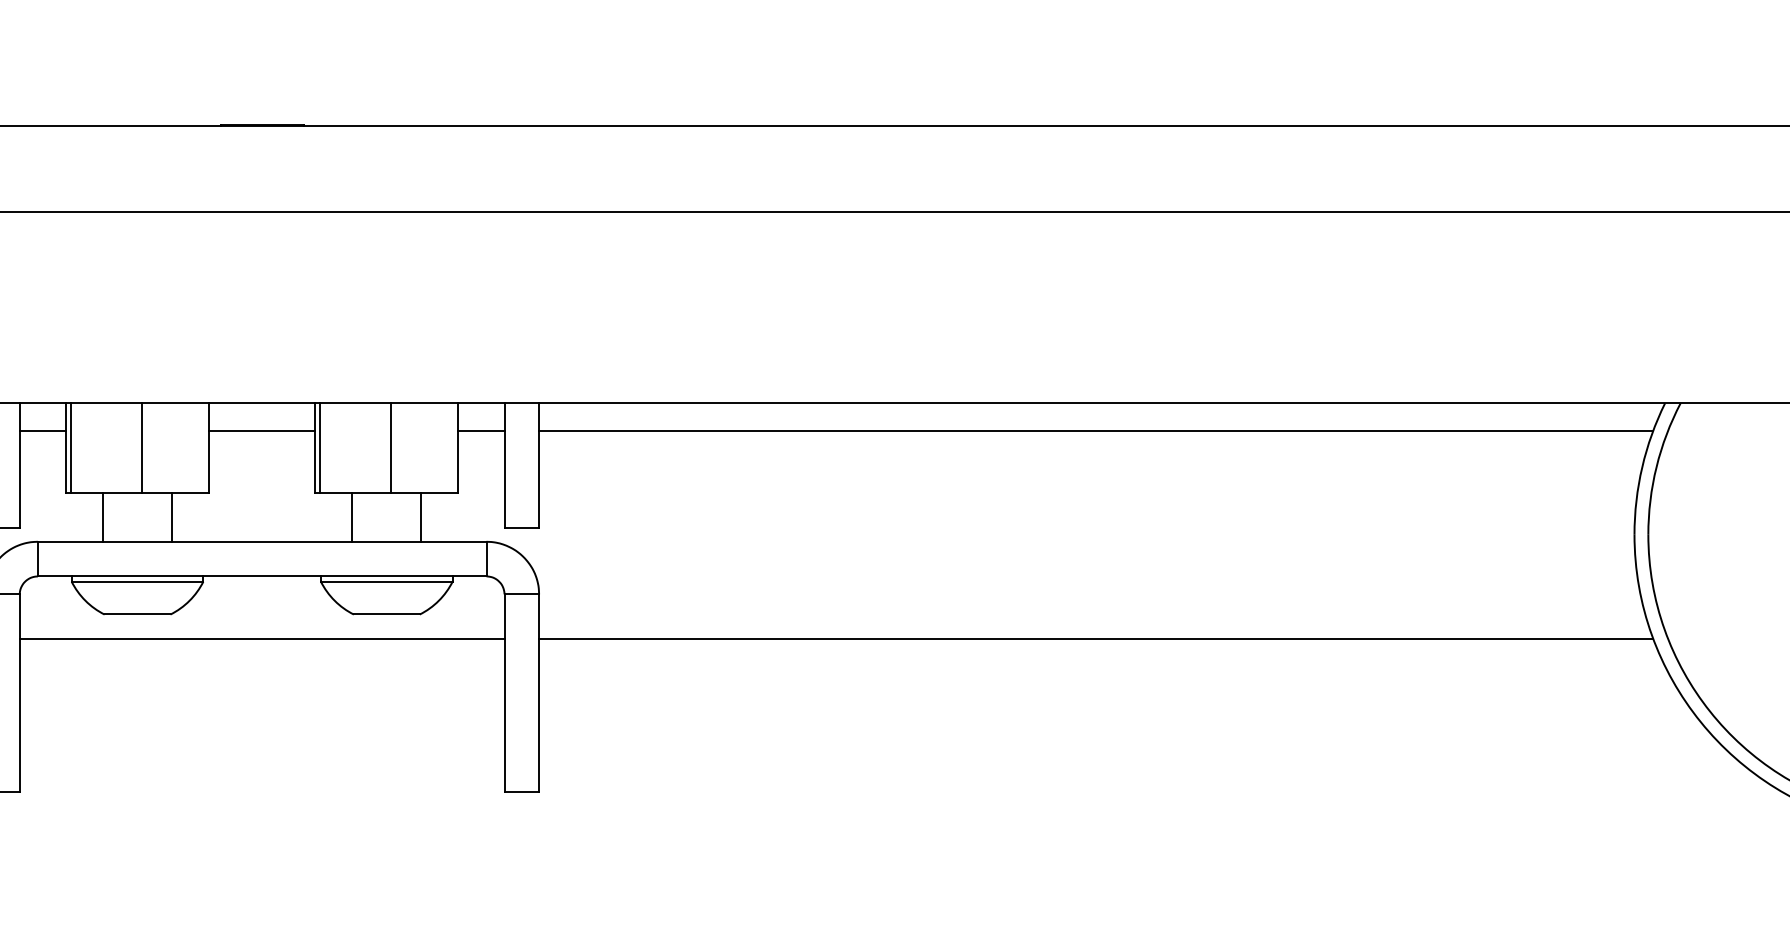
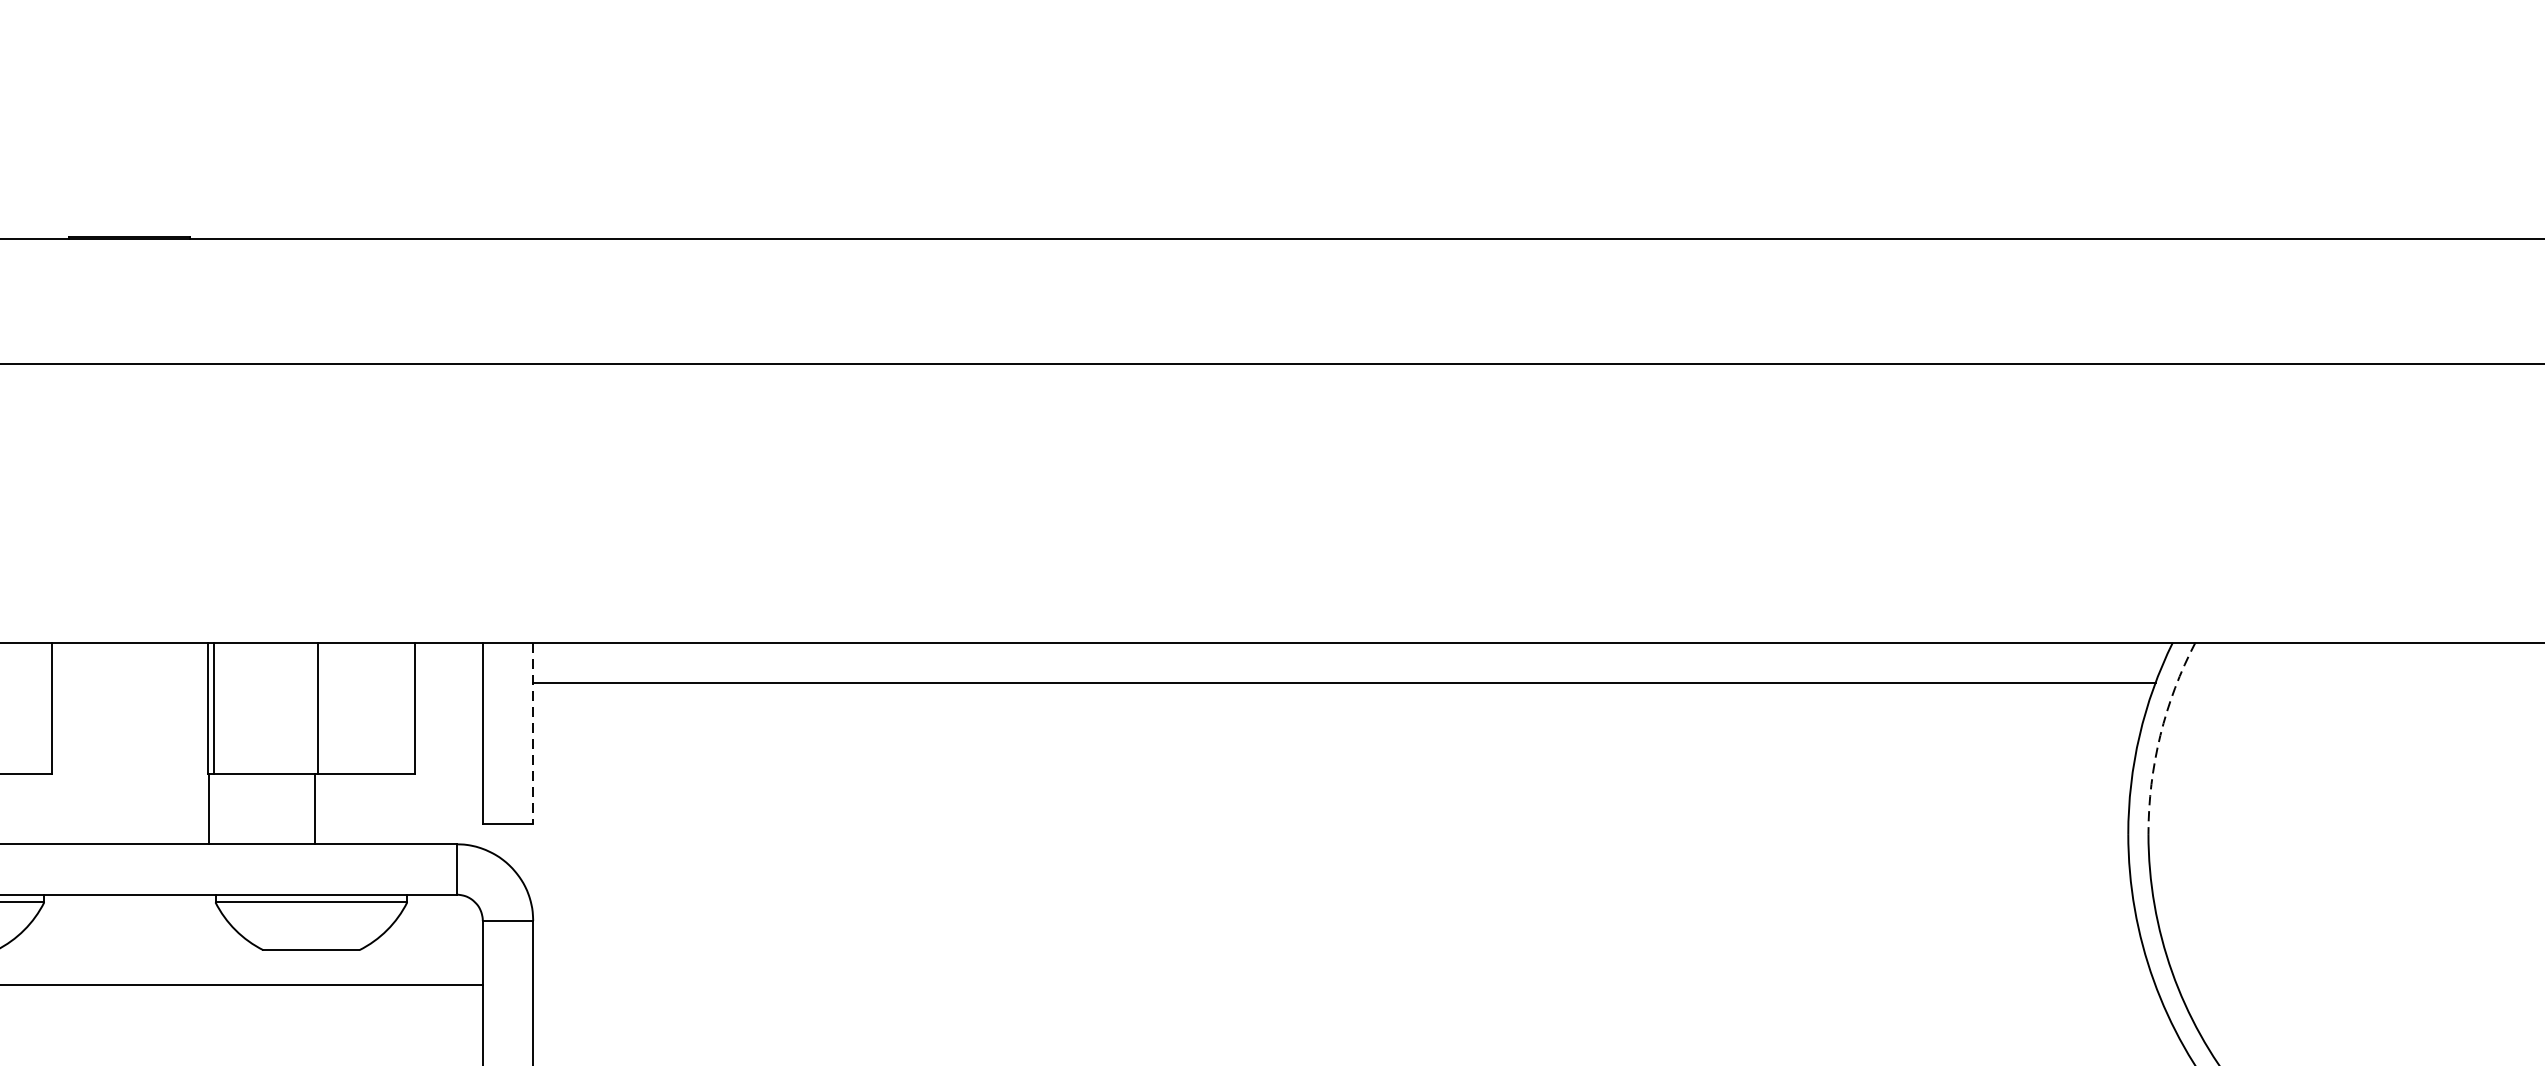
line: (261, 430) -> (128, 682), removed
line: (481, 430) -> (449, 682), removed
line: (539, 466) -> (533, 734), solid -> dashed
arc: (1656, 467) -> (2160, 736), solid -> dashed
line: (352, 517) -> (209, 808), moved
line: (421, 517) -> (315, 808), moved
line: (1096, 638) -> (1344, 985), removed

